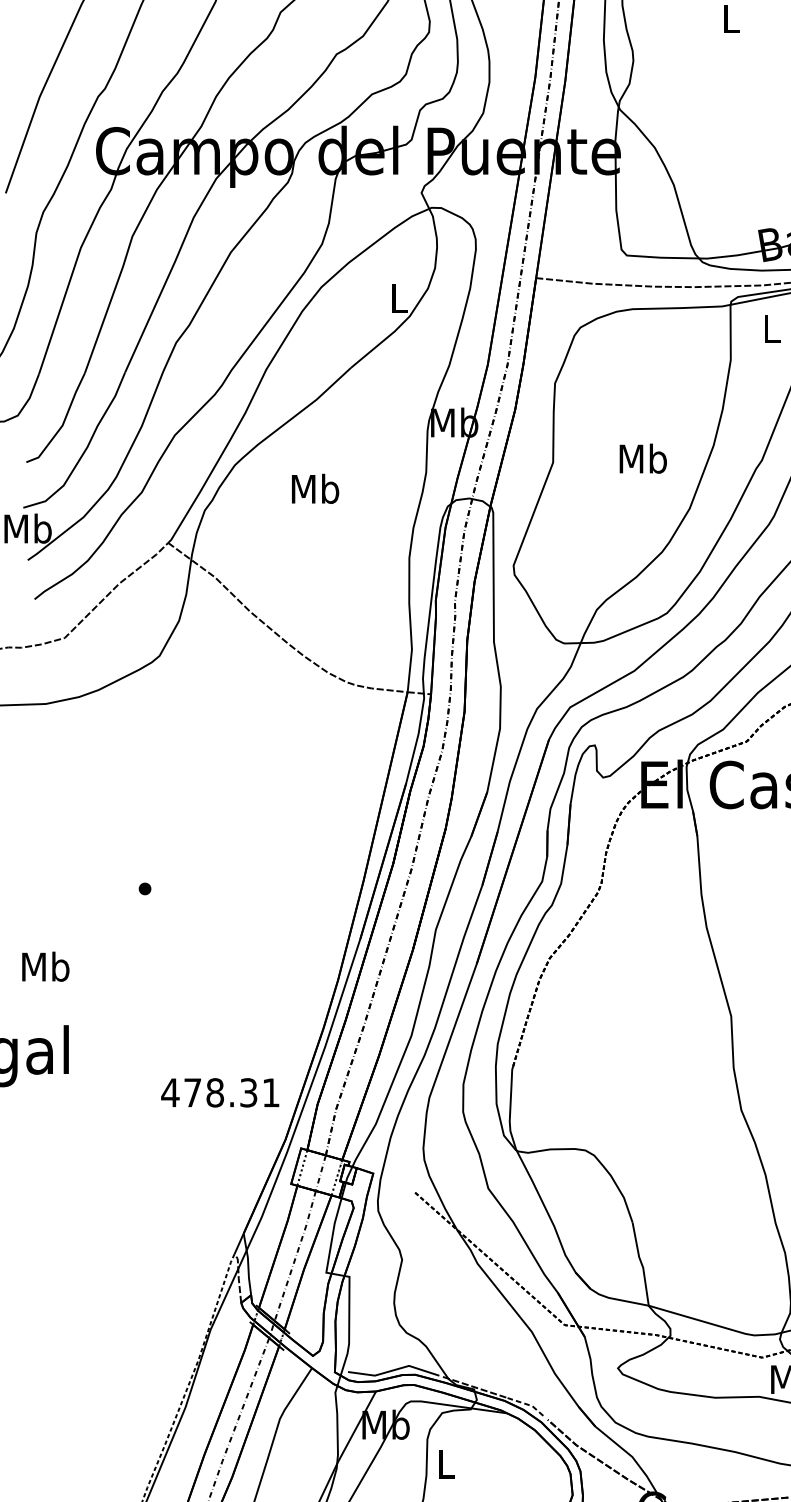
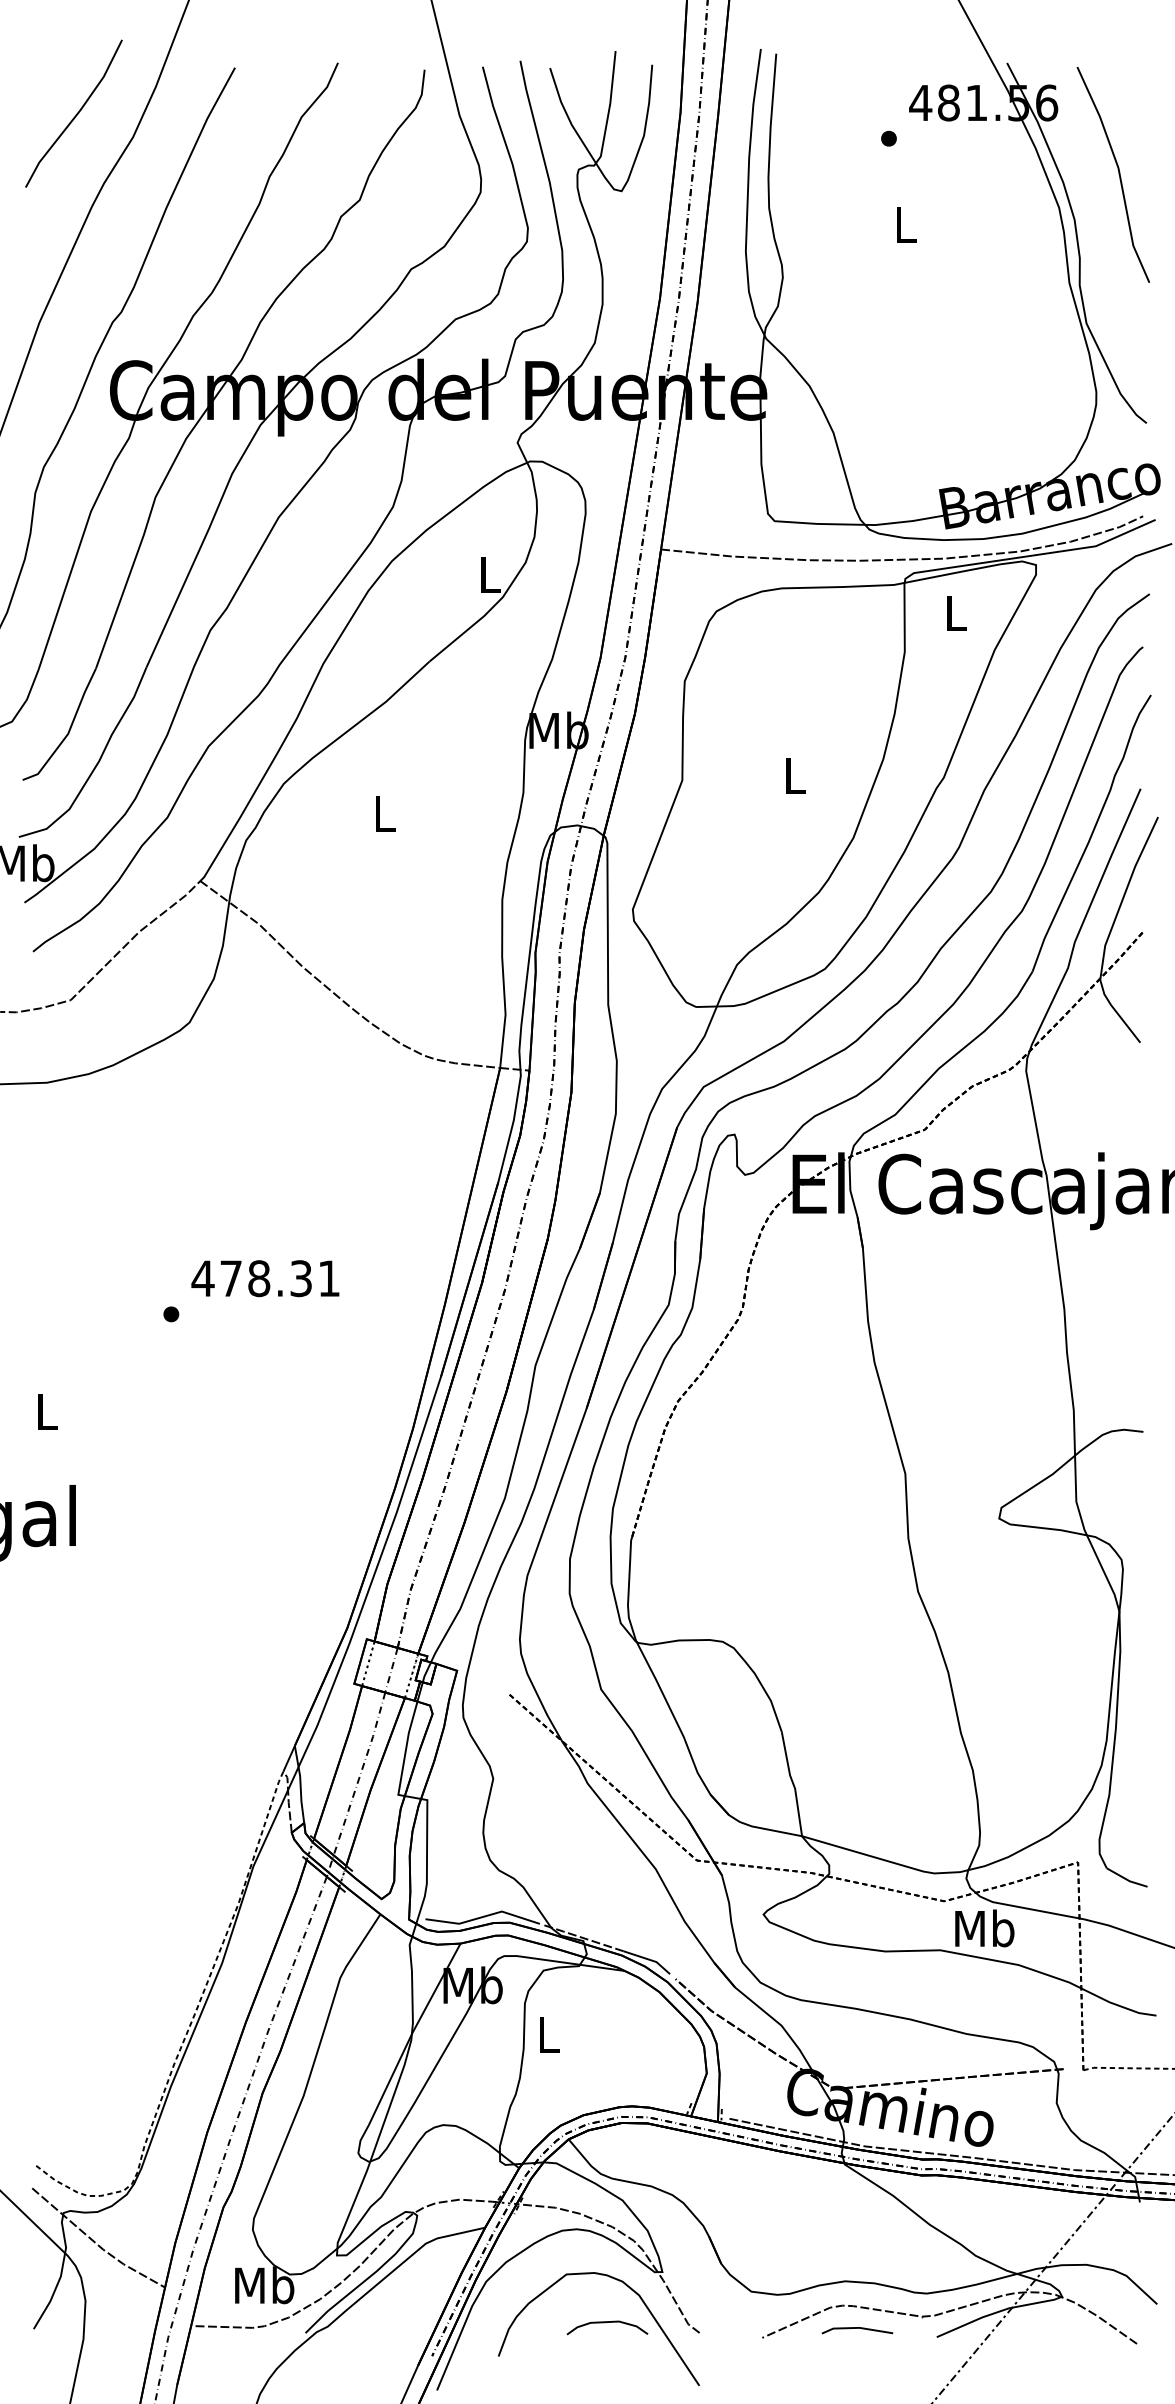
text: (642, 458) -> (794, 775), Mb -> L
text: (315, 488) -> (384, 813), Mb -> L
text: (45, 966) -> (46, 1411), Mb -> L
text: (220, 1092) -> (265, 1278), moved
line: (526, 1404) -> (649, 1959), dashed -> solid

